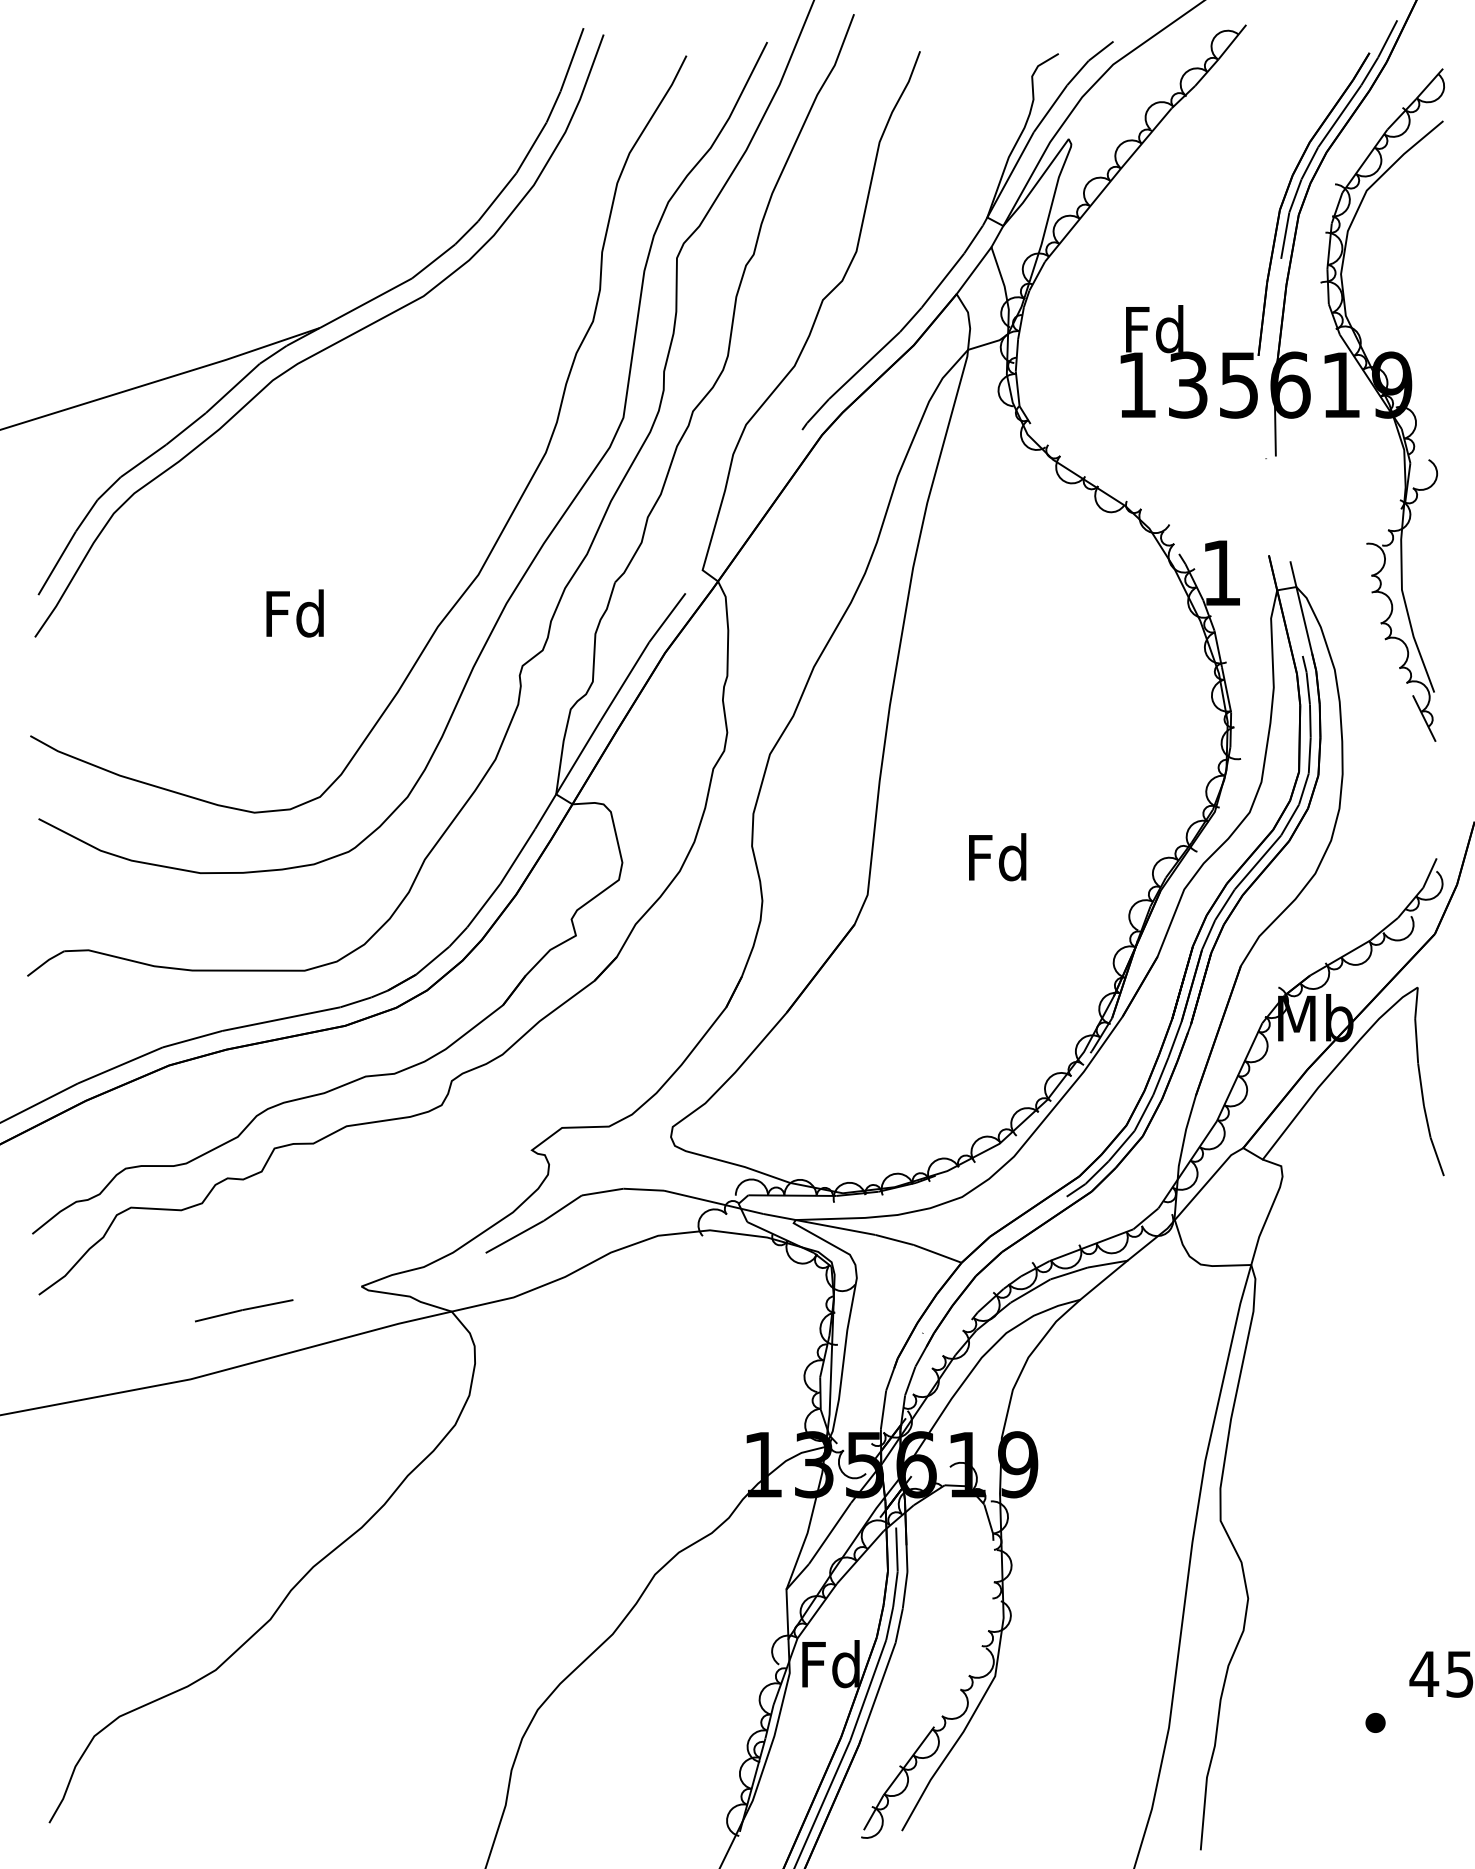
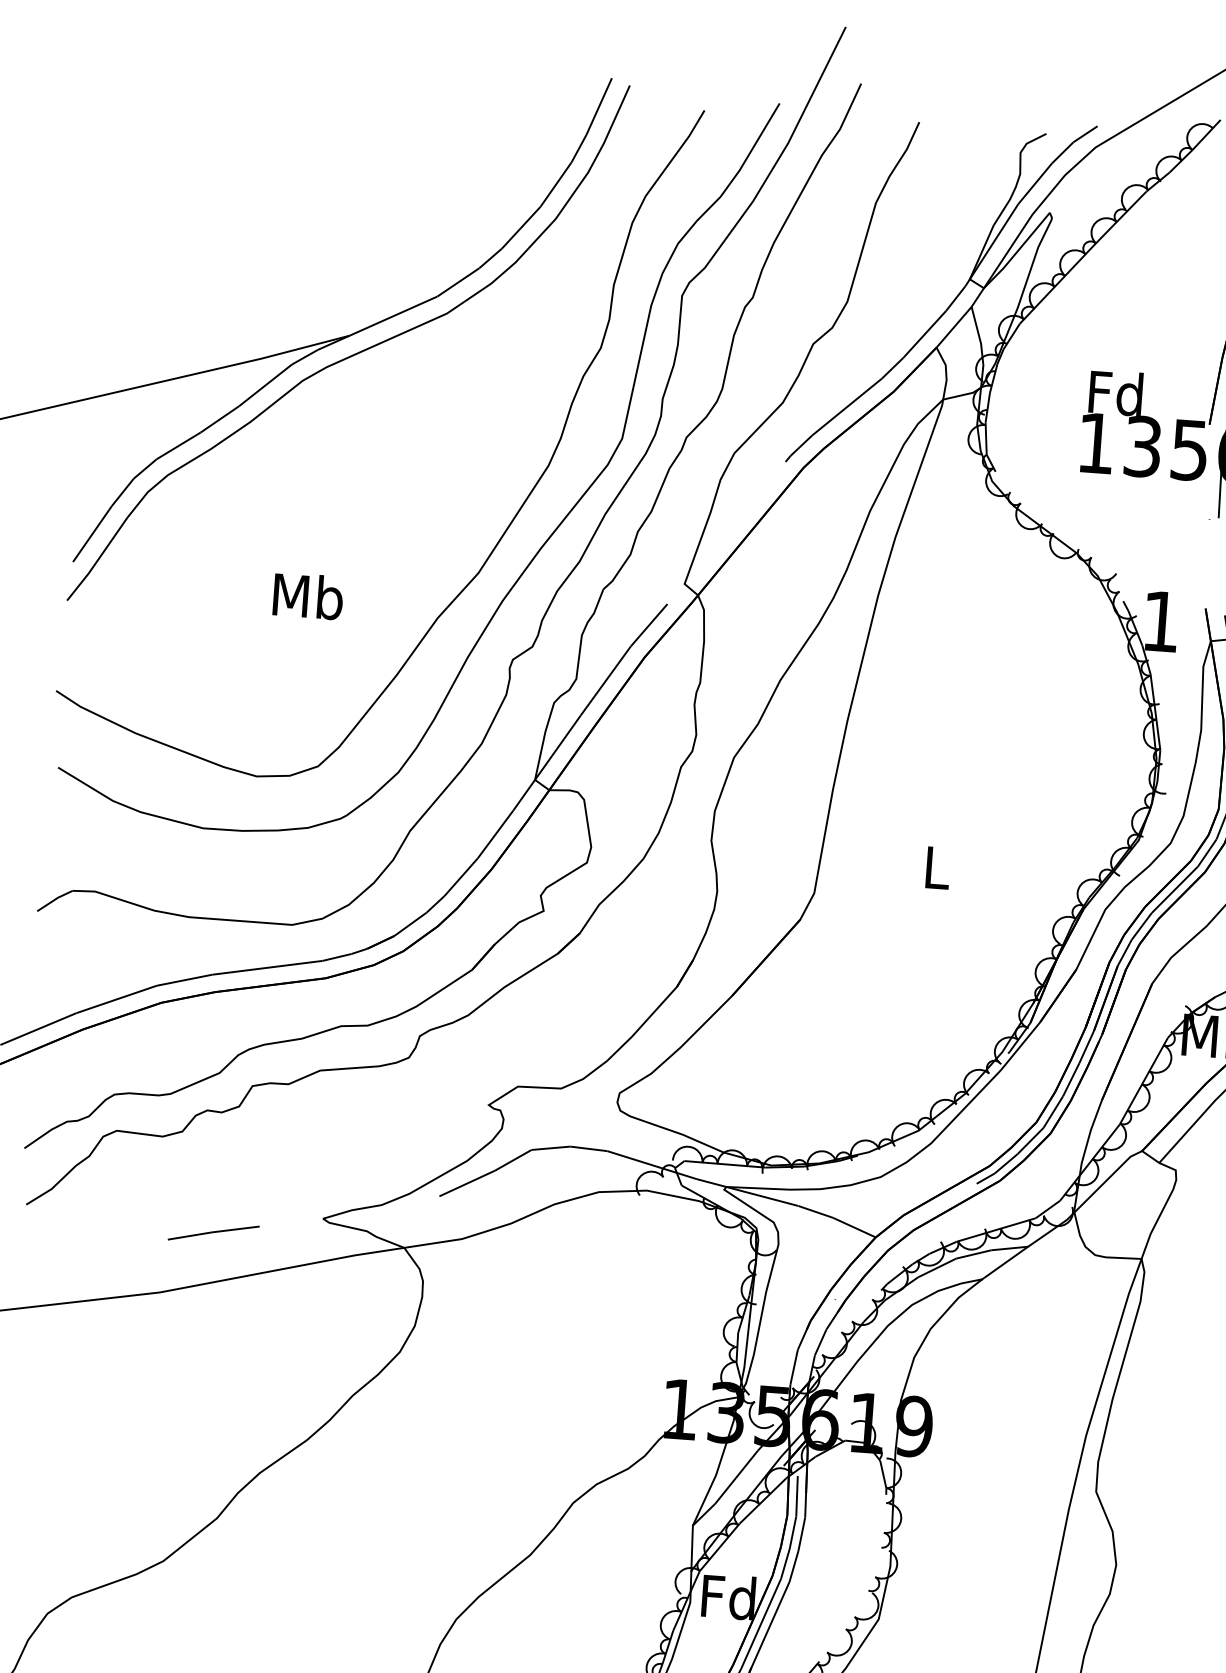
text: (295, 613) -> (307, 596), Fd -> Mb
text: (997, 857) -> (936, 867), Fd -> L

